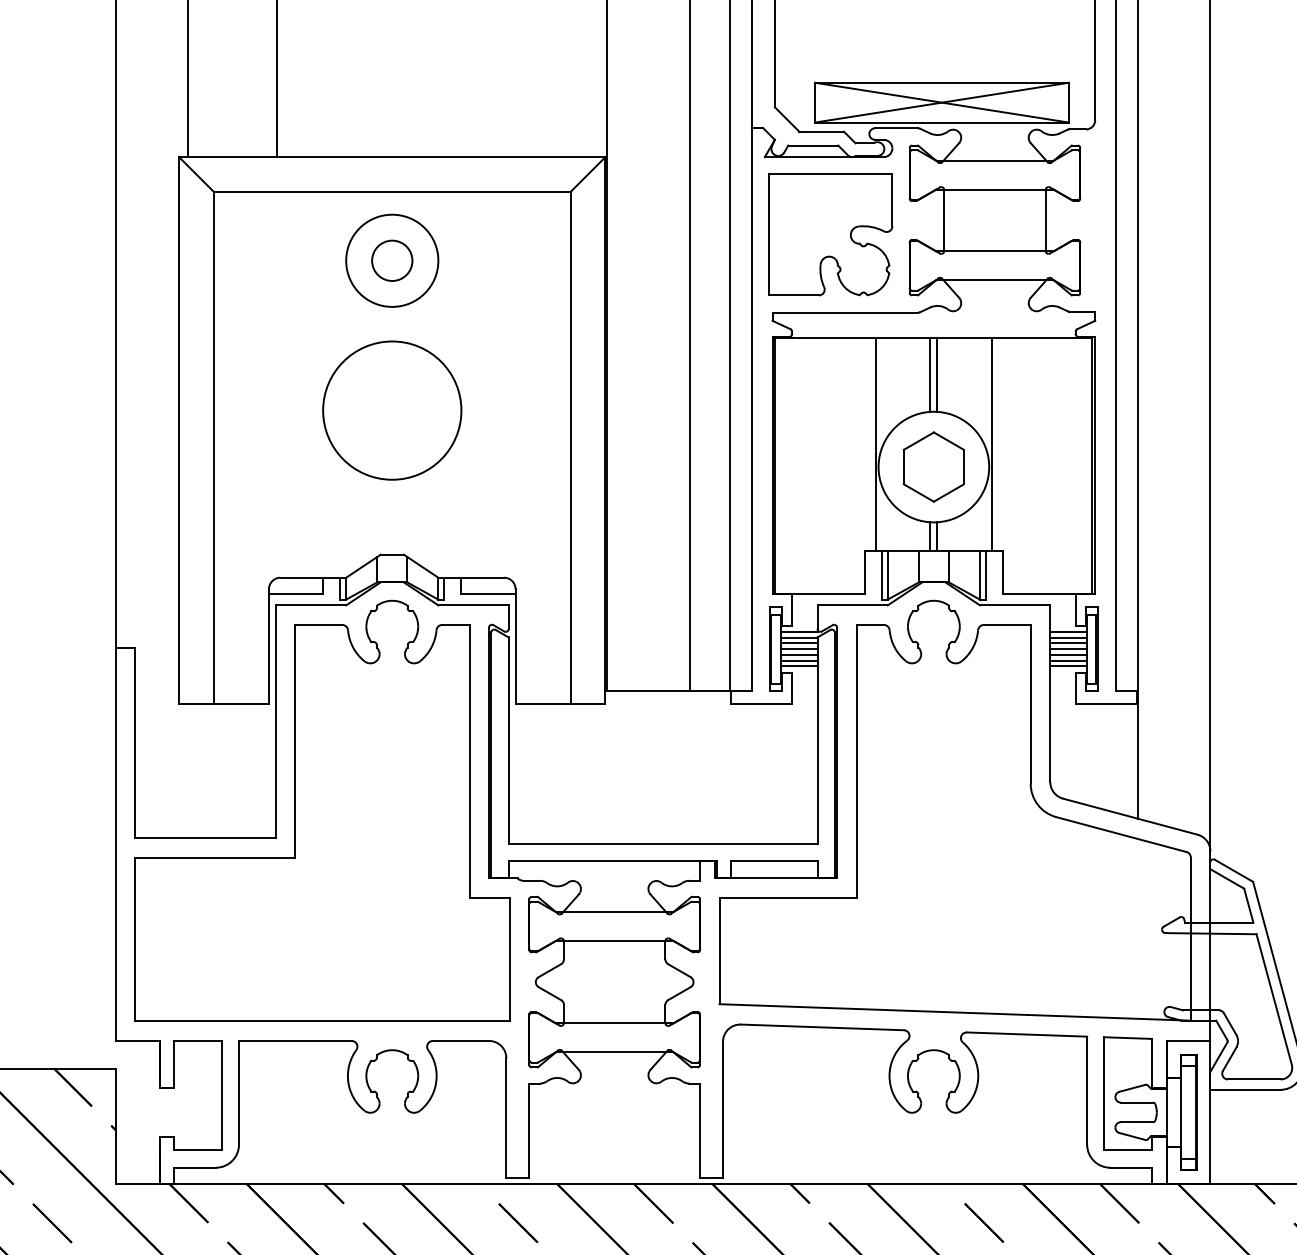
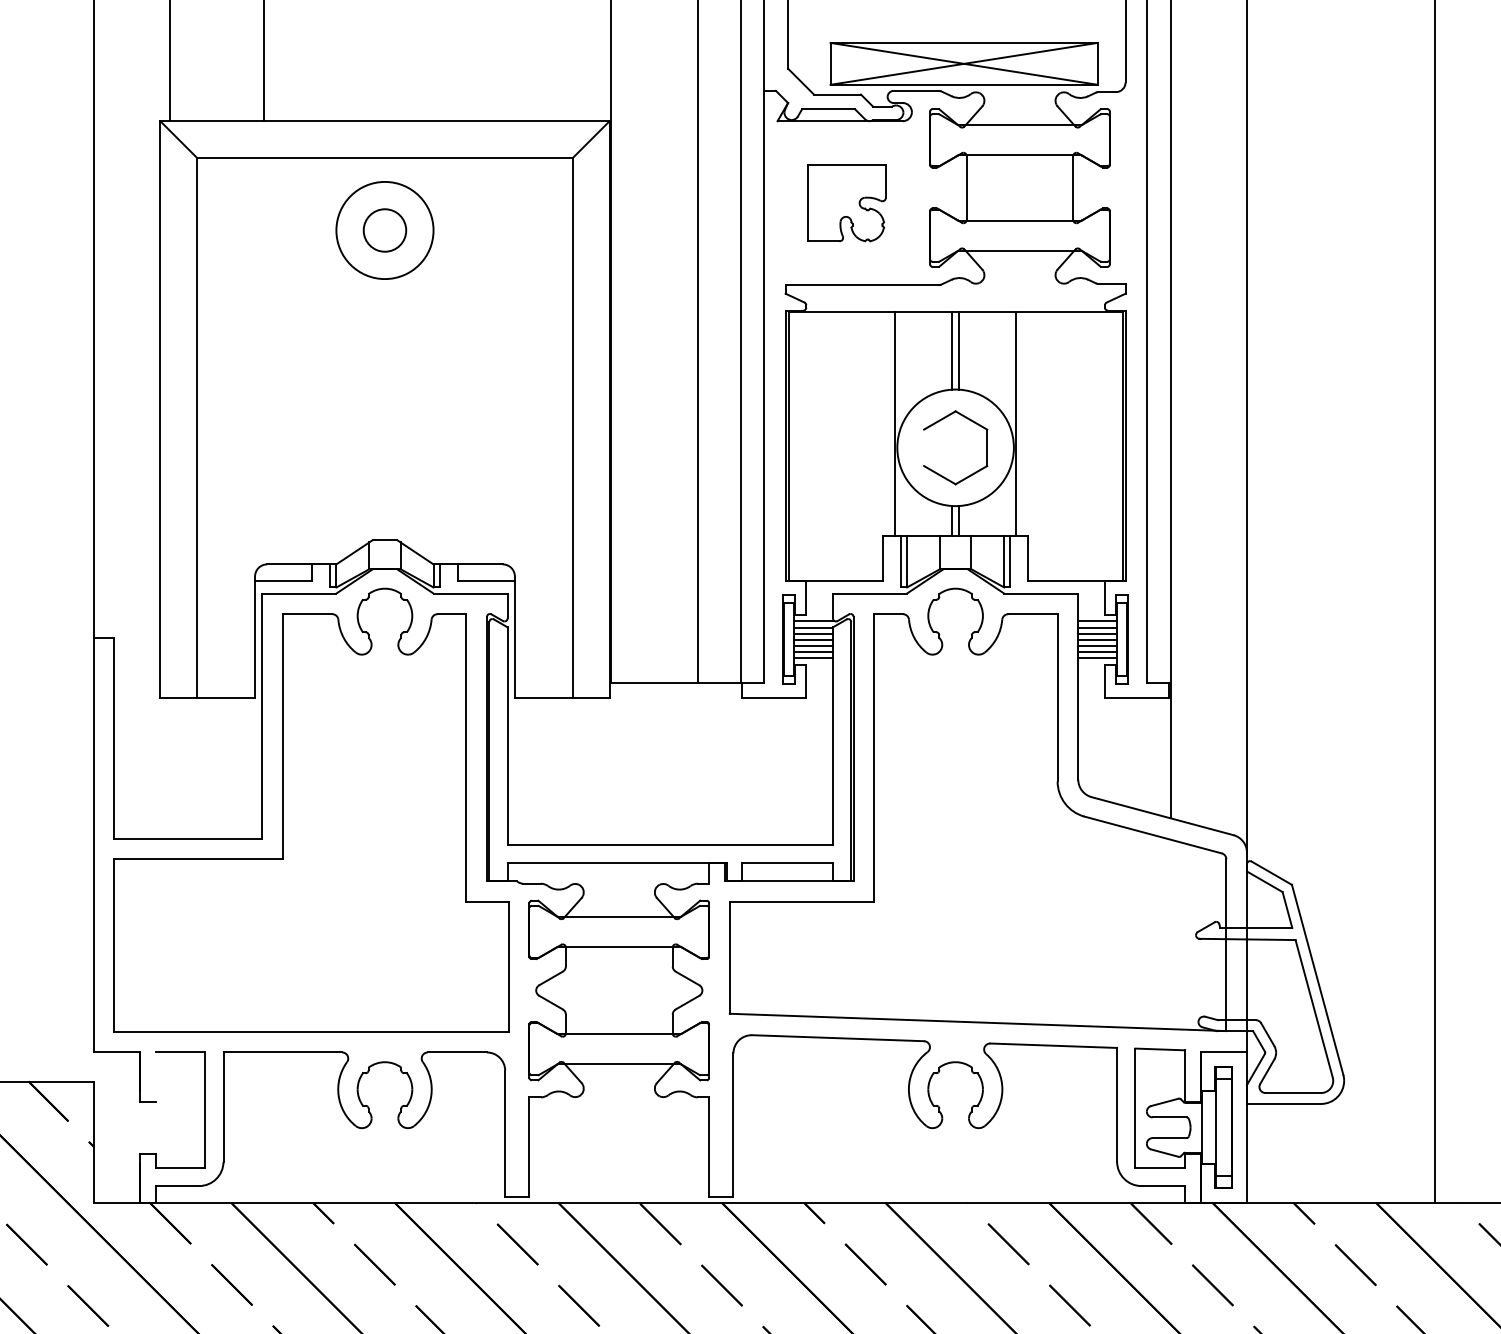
part: (830, 234) -> (846, 202), size x0.6
circle: (391, 410) -> (384, 388), removed
line: (904, 466) -> (924, 447), removed
line: (174, 1063) -> (155, 1076), removed

